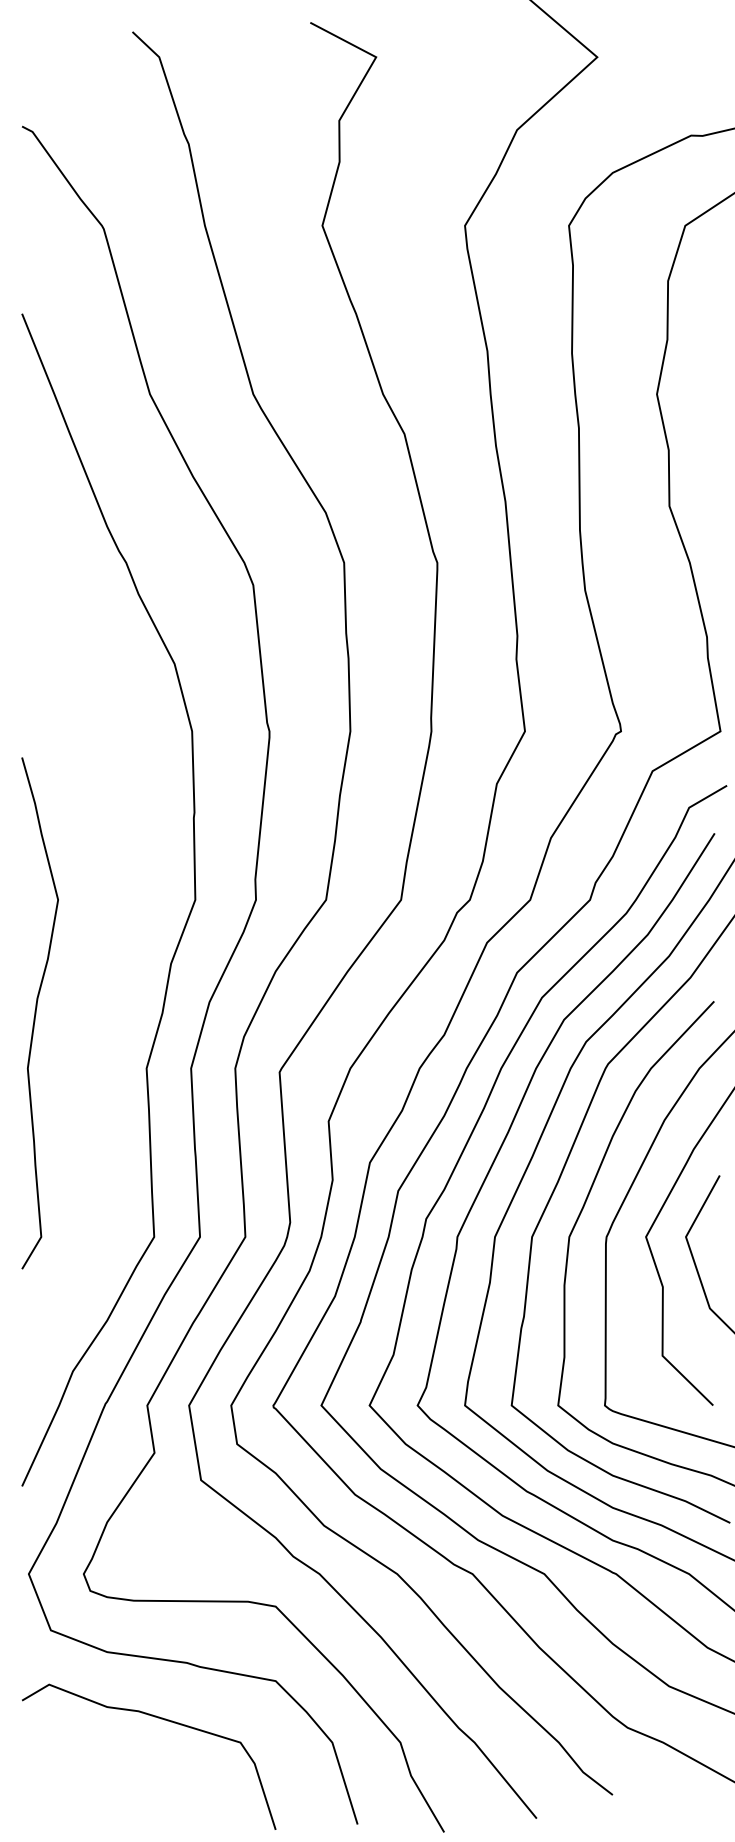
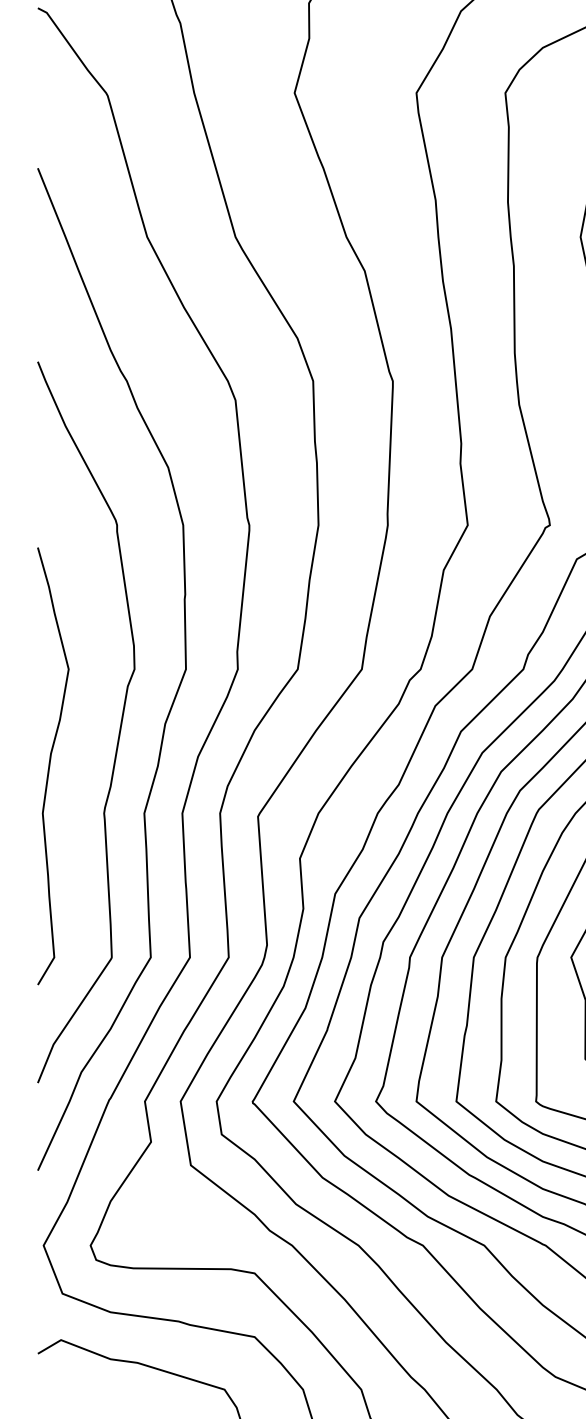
curve: (117, 969) -> (119, 728), added

